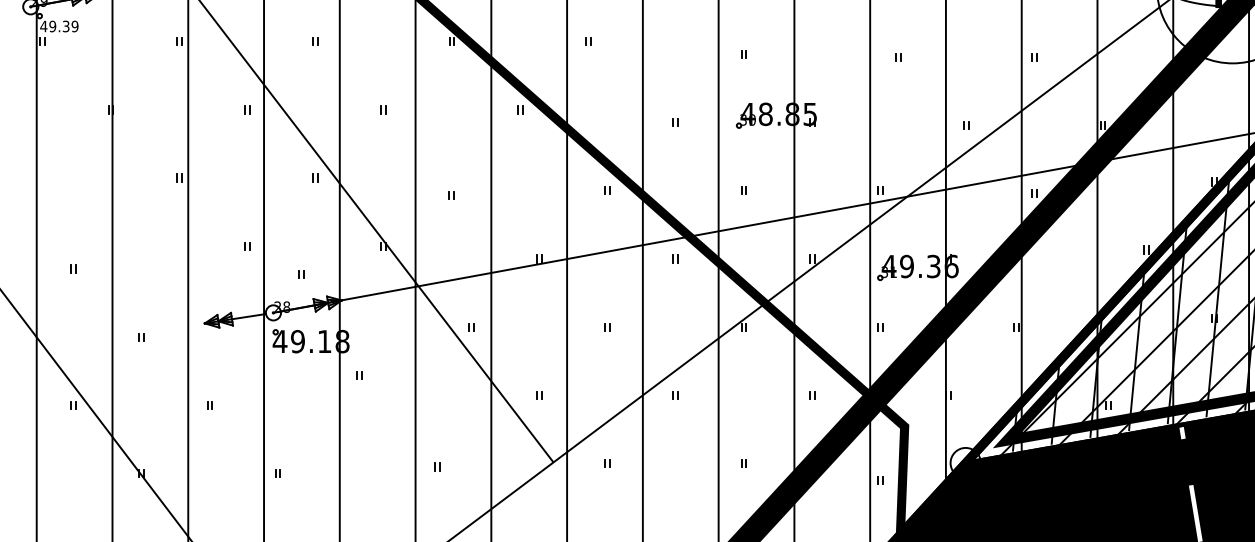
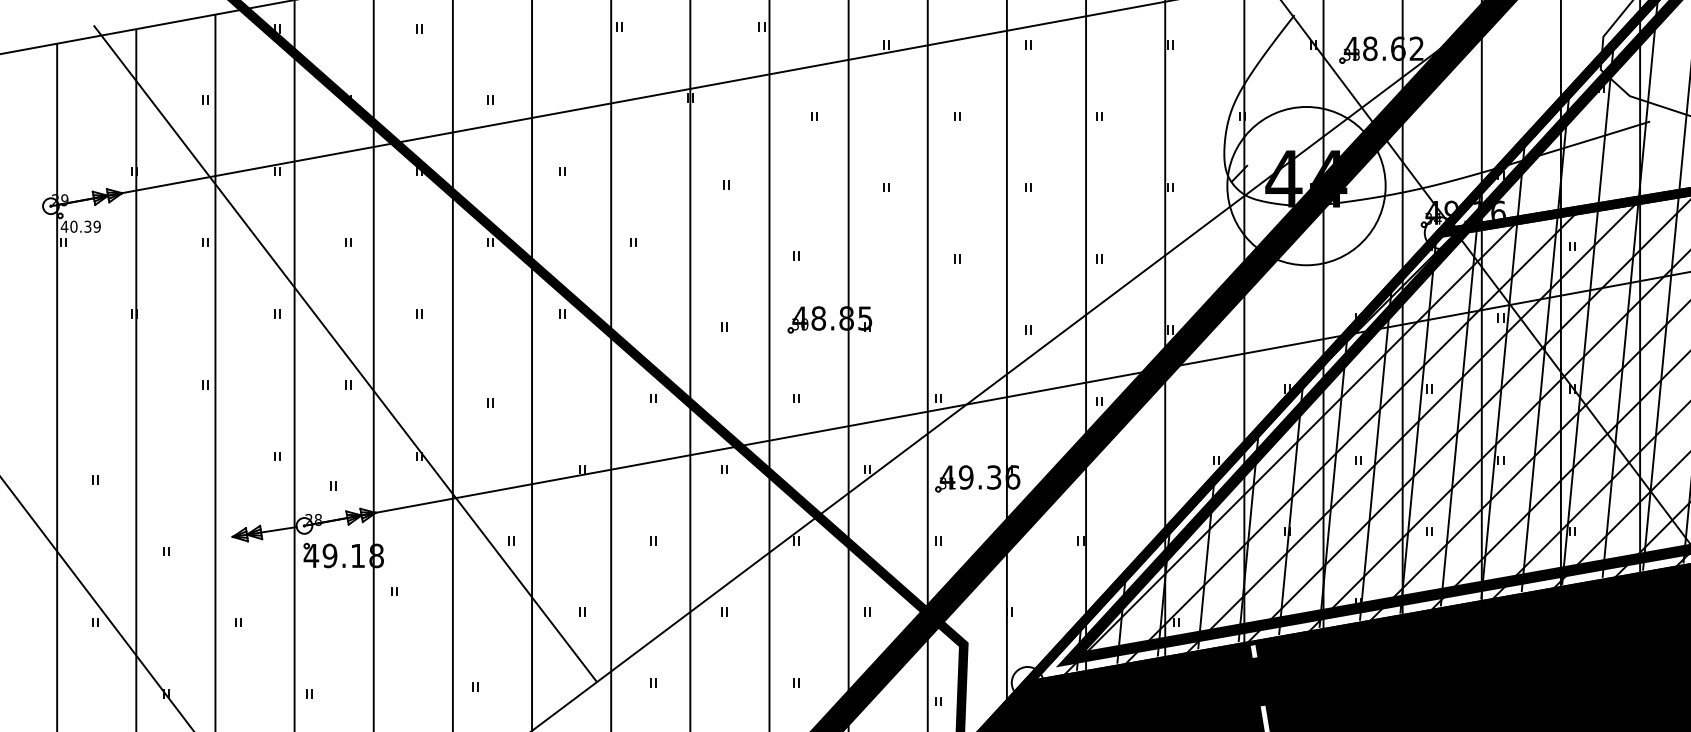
text: (52, 26) -> (73, 226), 49.39 -> 40.39

